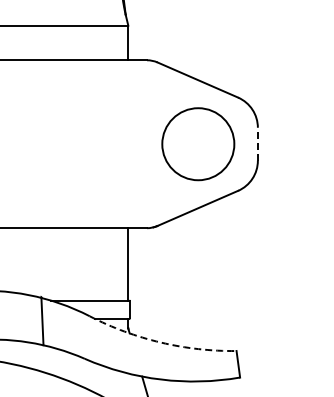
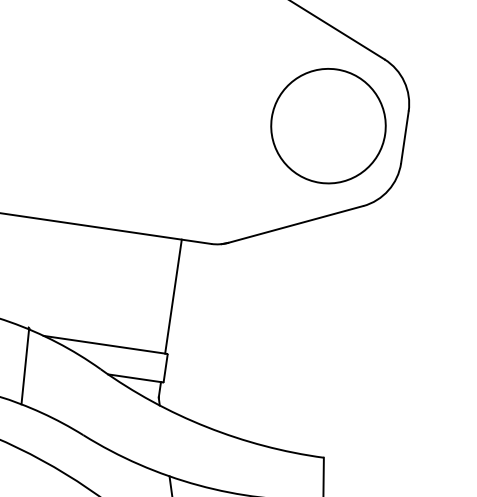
line: (257, 143) -> (404, 136), dashed -> solid
circle: (198, 144) -> (328, 126), moved
arc: (161, 342) -> (207, 427), dashed -> solid

